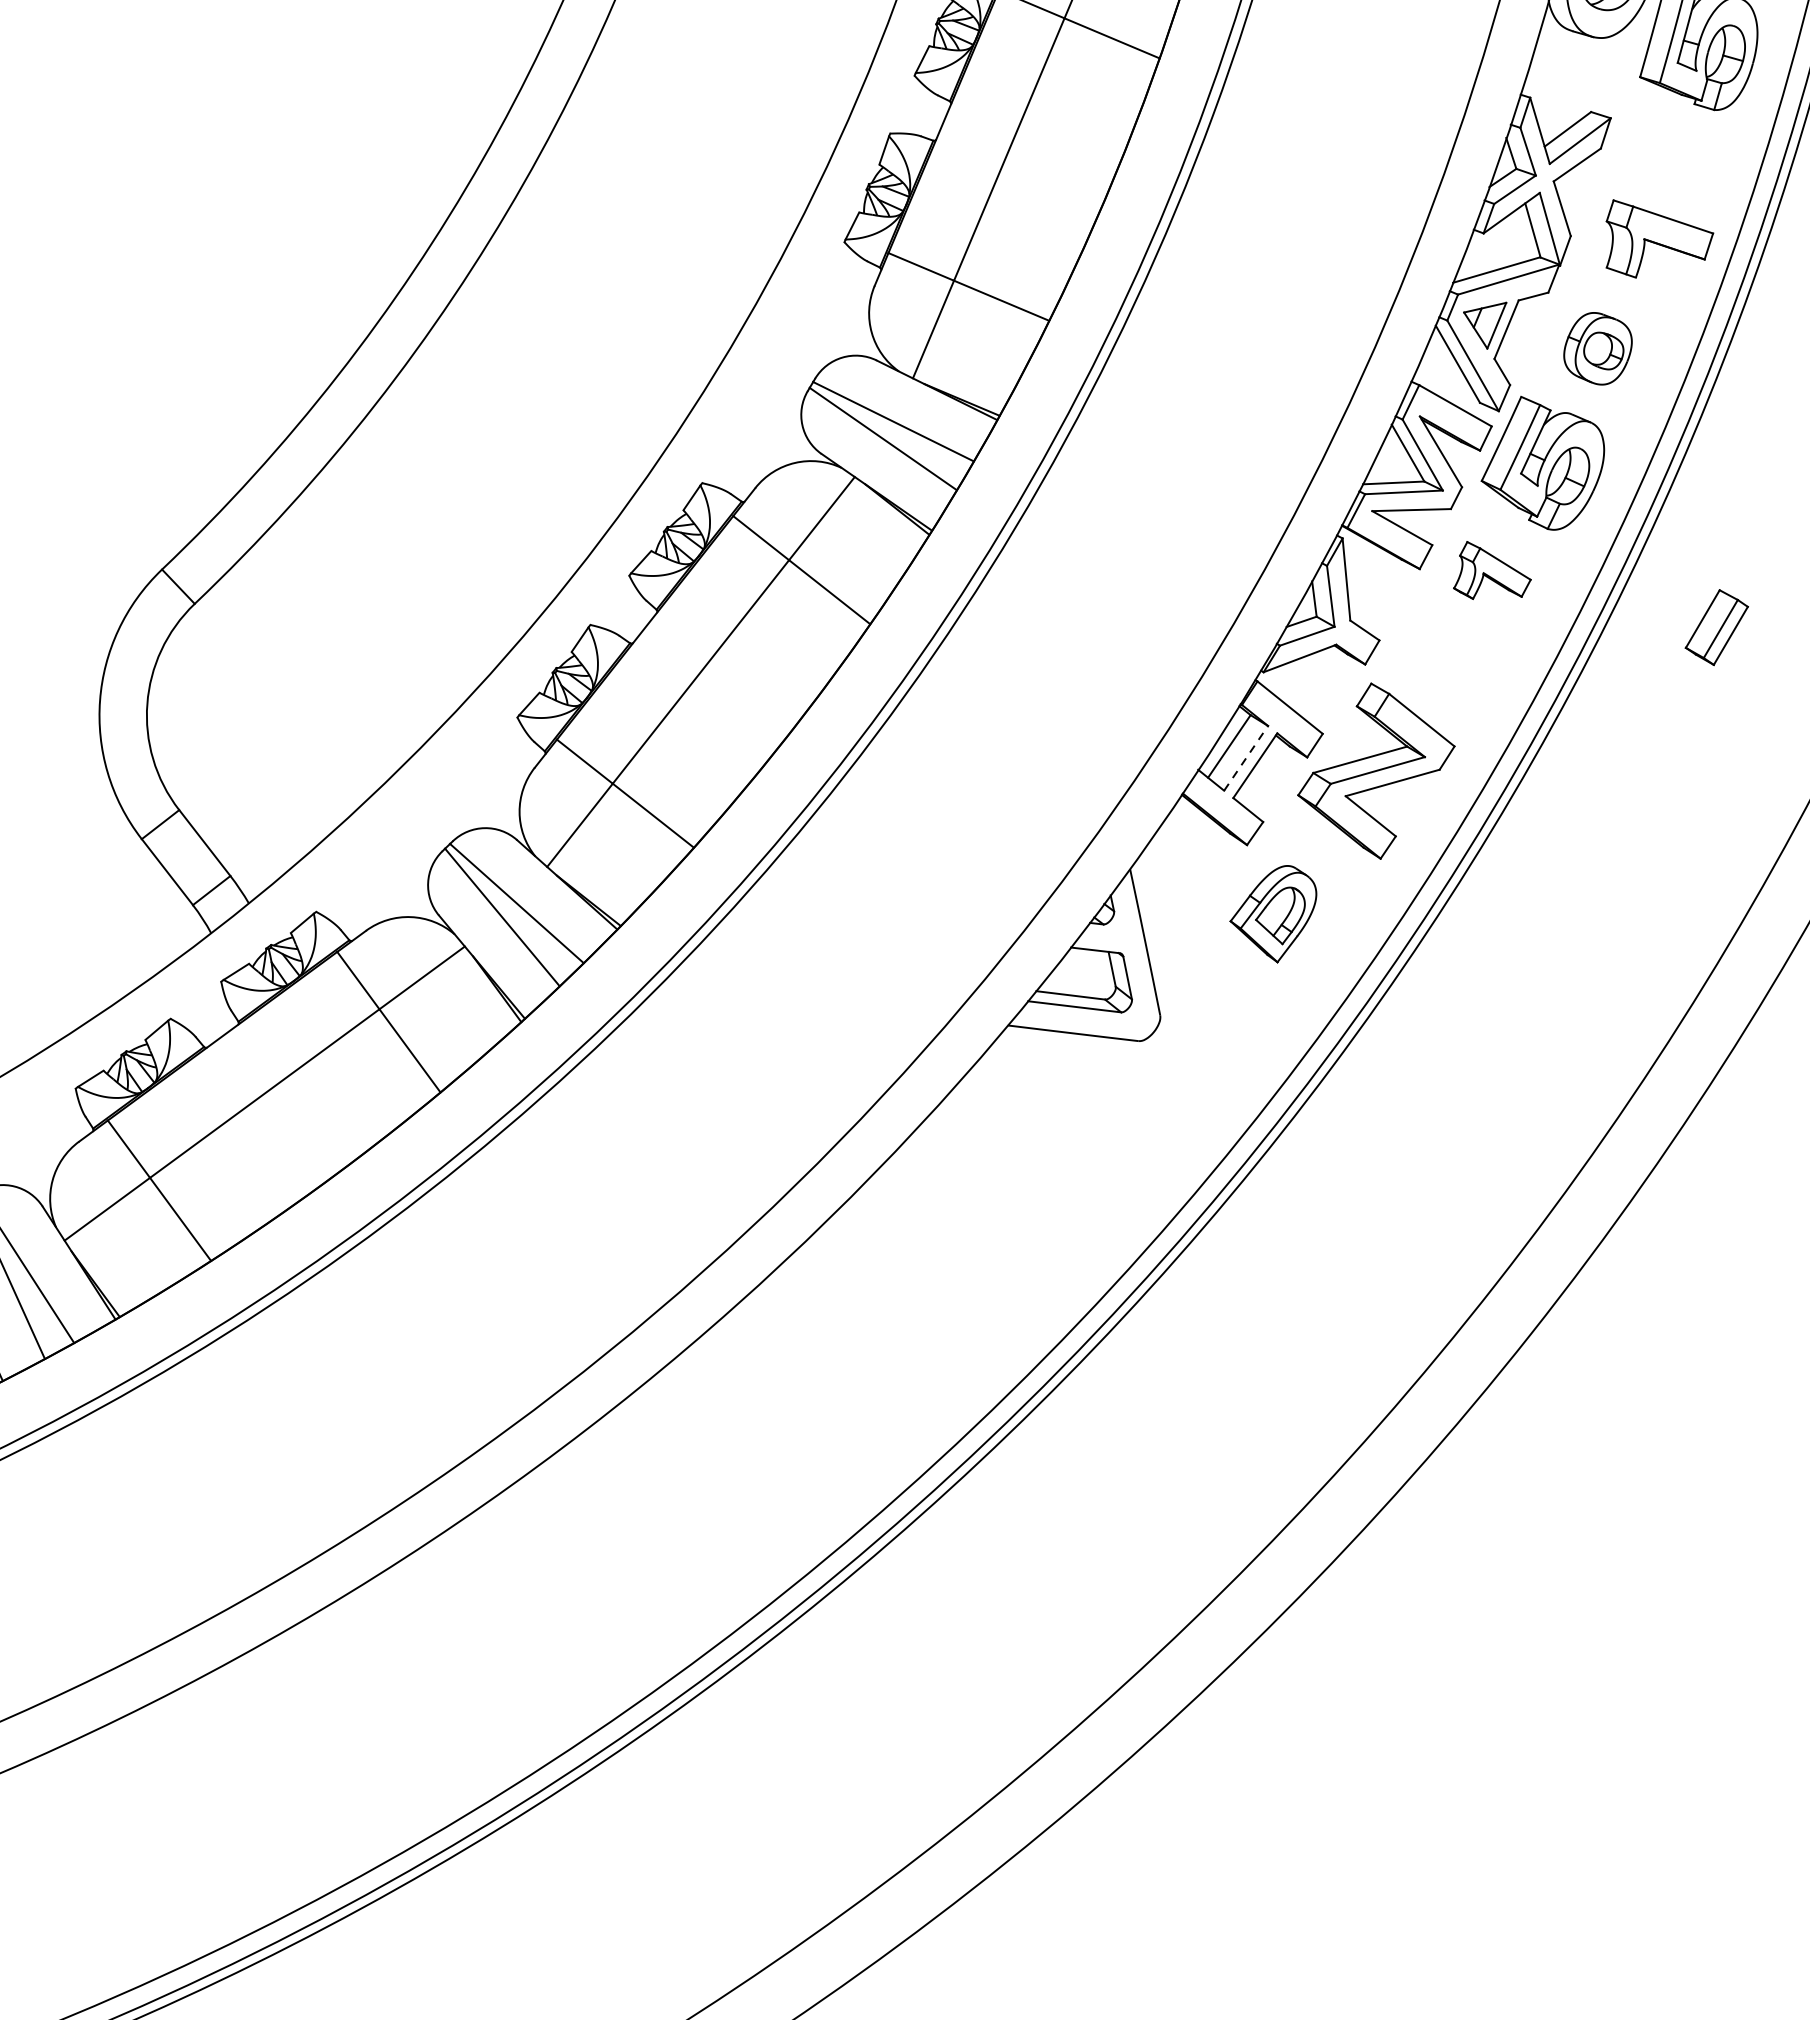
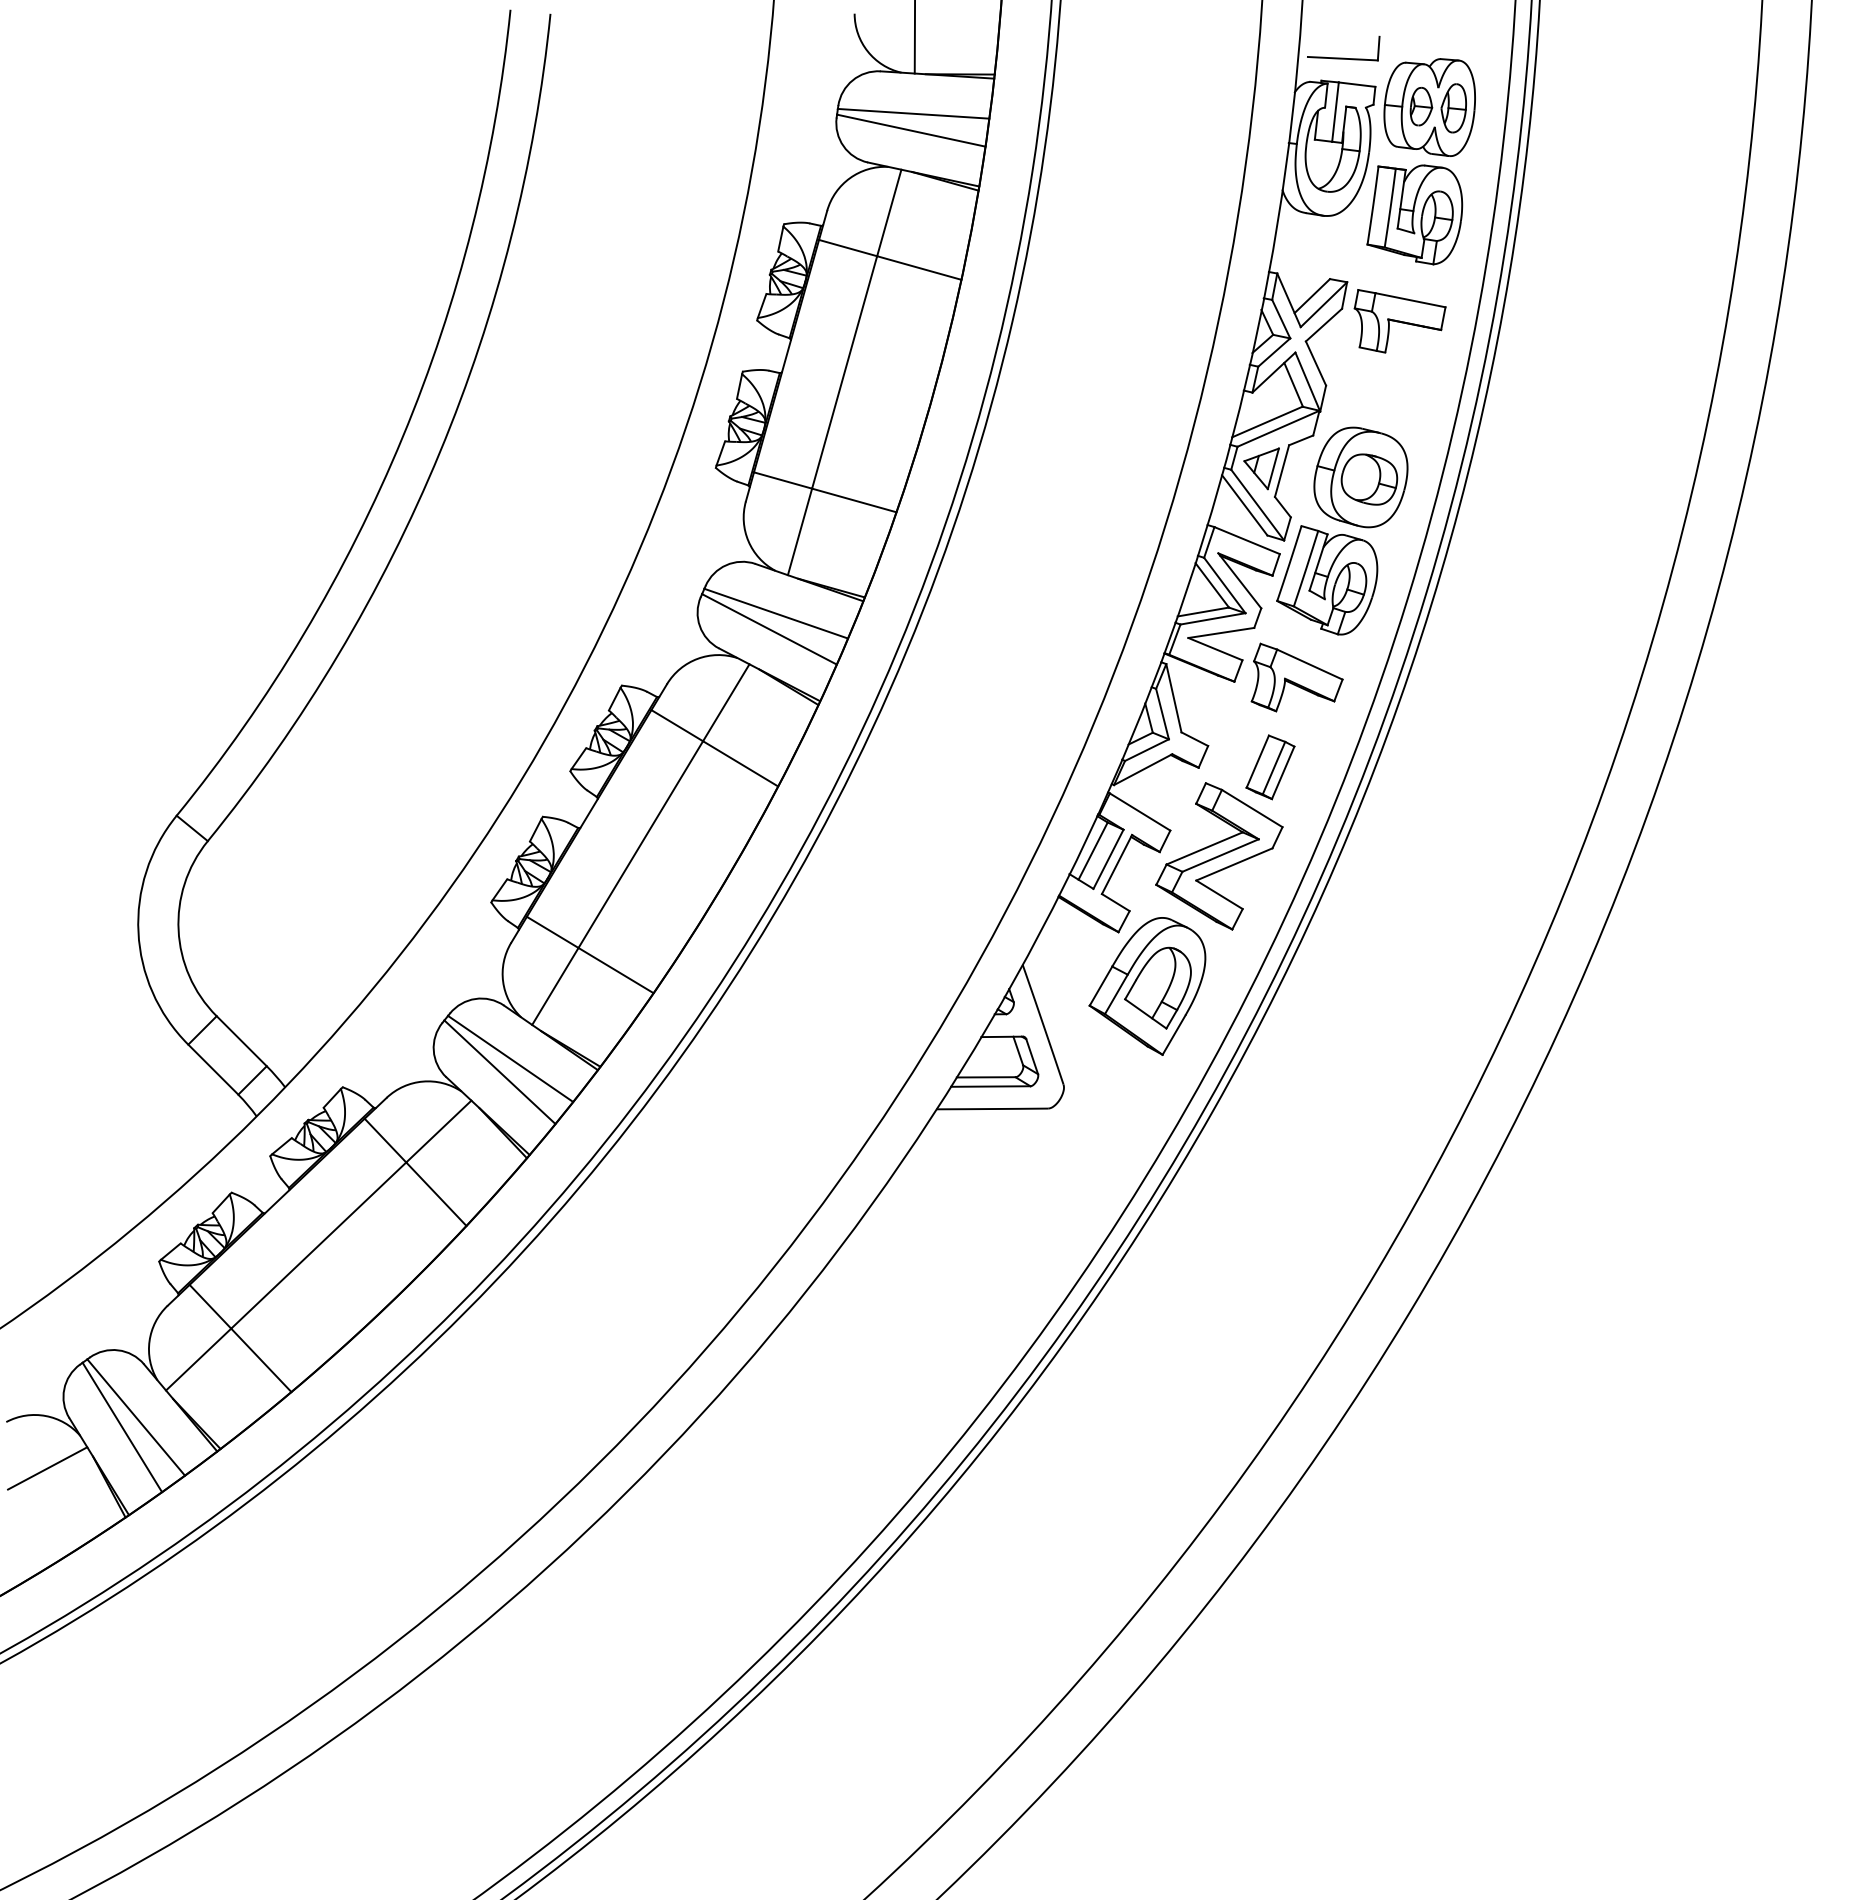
part: (1657, 243) -> (1399, 321), moved
part: (1597, 348) -> (1360, 477), size x1.67
part: (1493, 573) -> (1296, 677), size x1.43
part: (1716, 627) -> (1270, 767), moved
line: (1246, 757) -> (1108, 858), dashed -> solid
part: (1272, 912) -> (1147, 986), size x1.67

